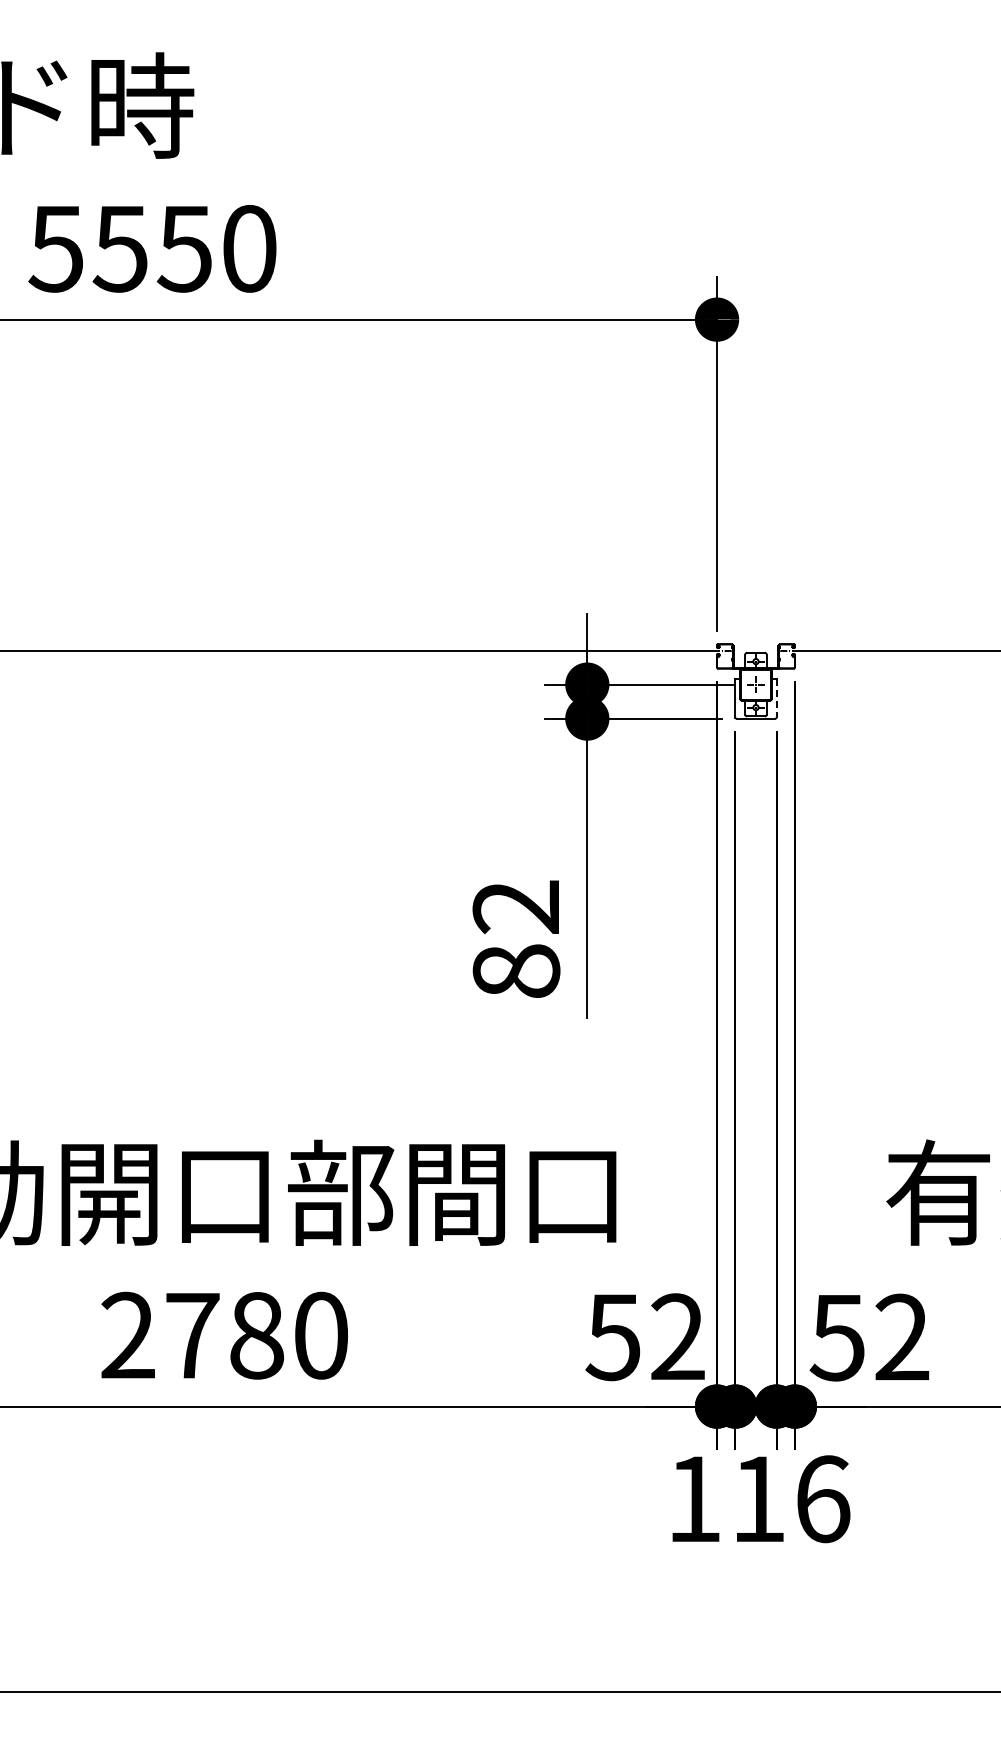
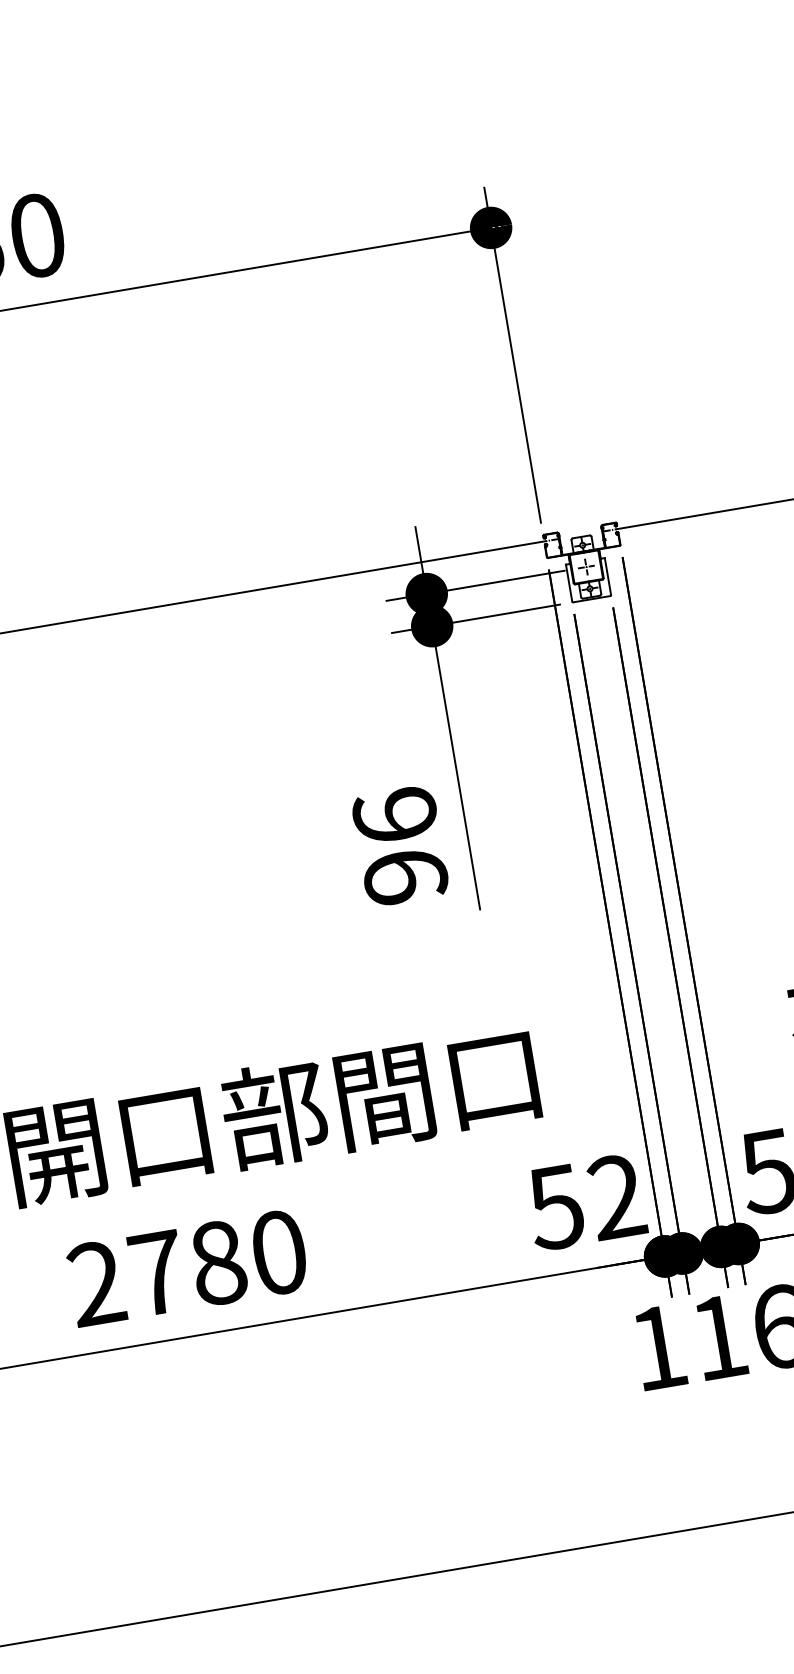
line: (776, 698) -> (608, 576), dashed -> solid
text: (516, 938) -> (400, 845), 82 -> 96

